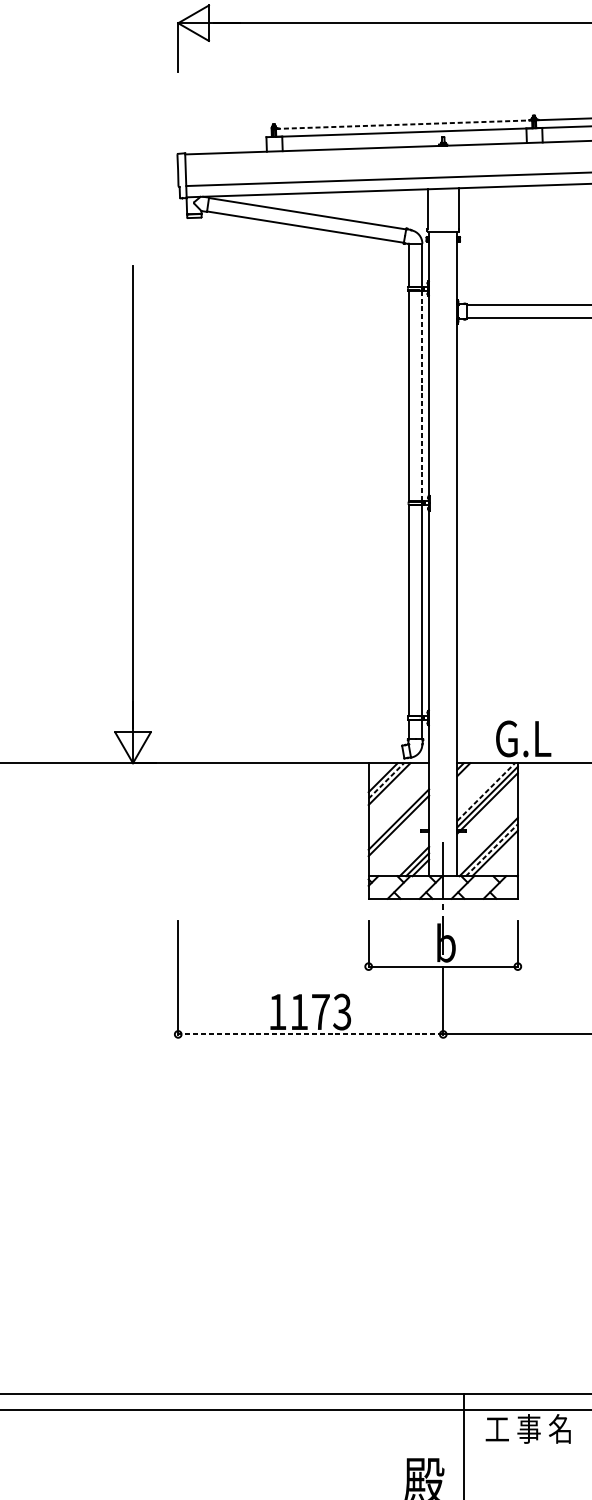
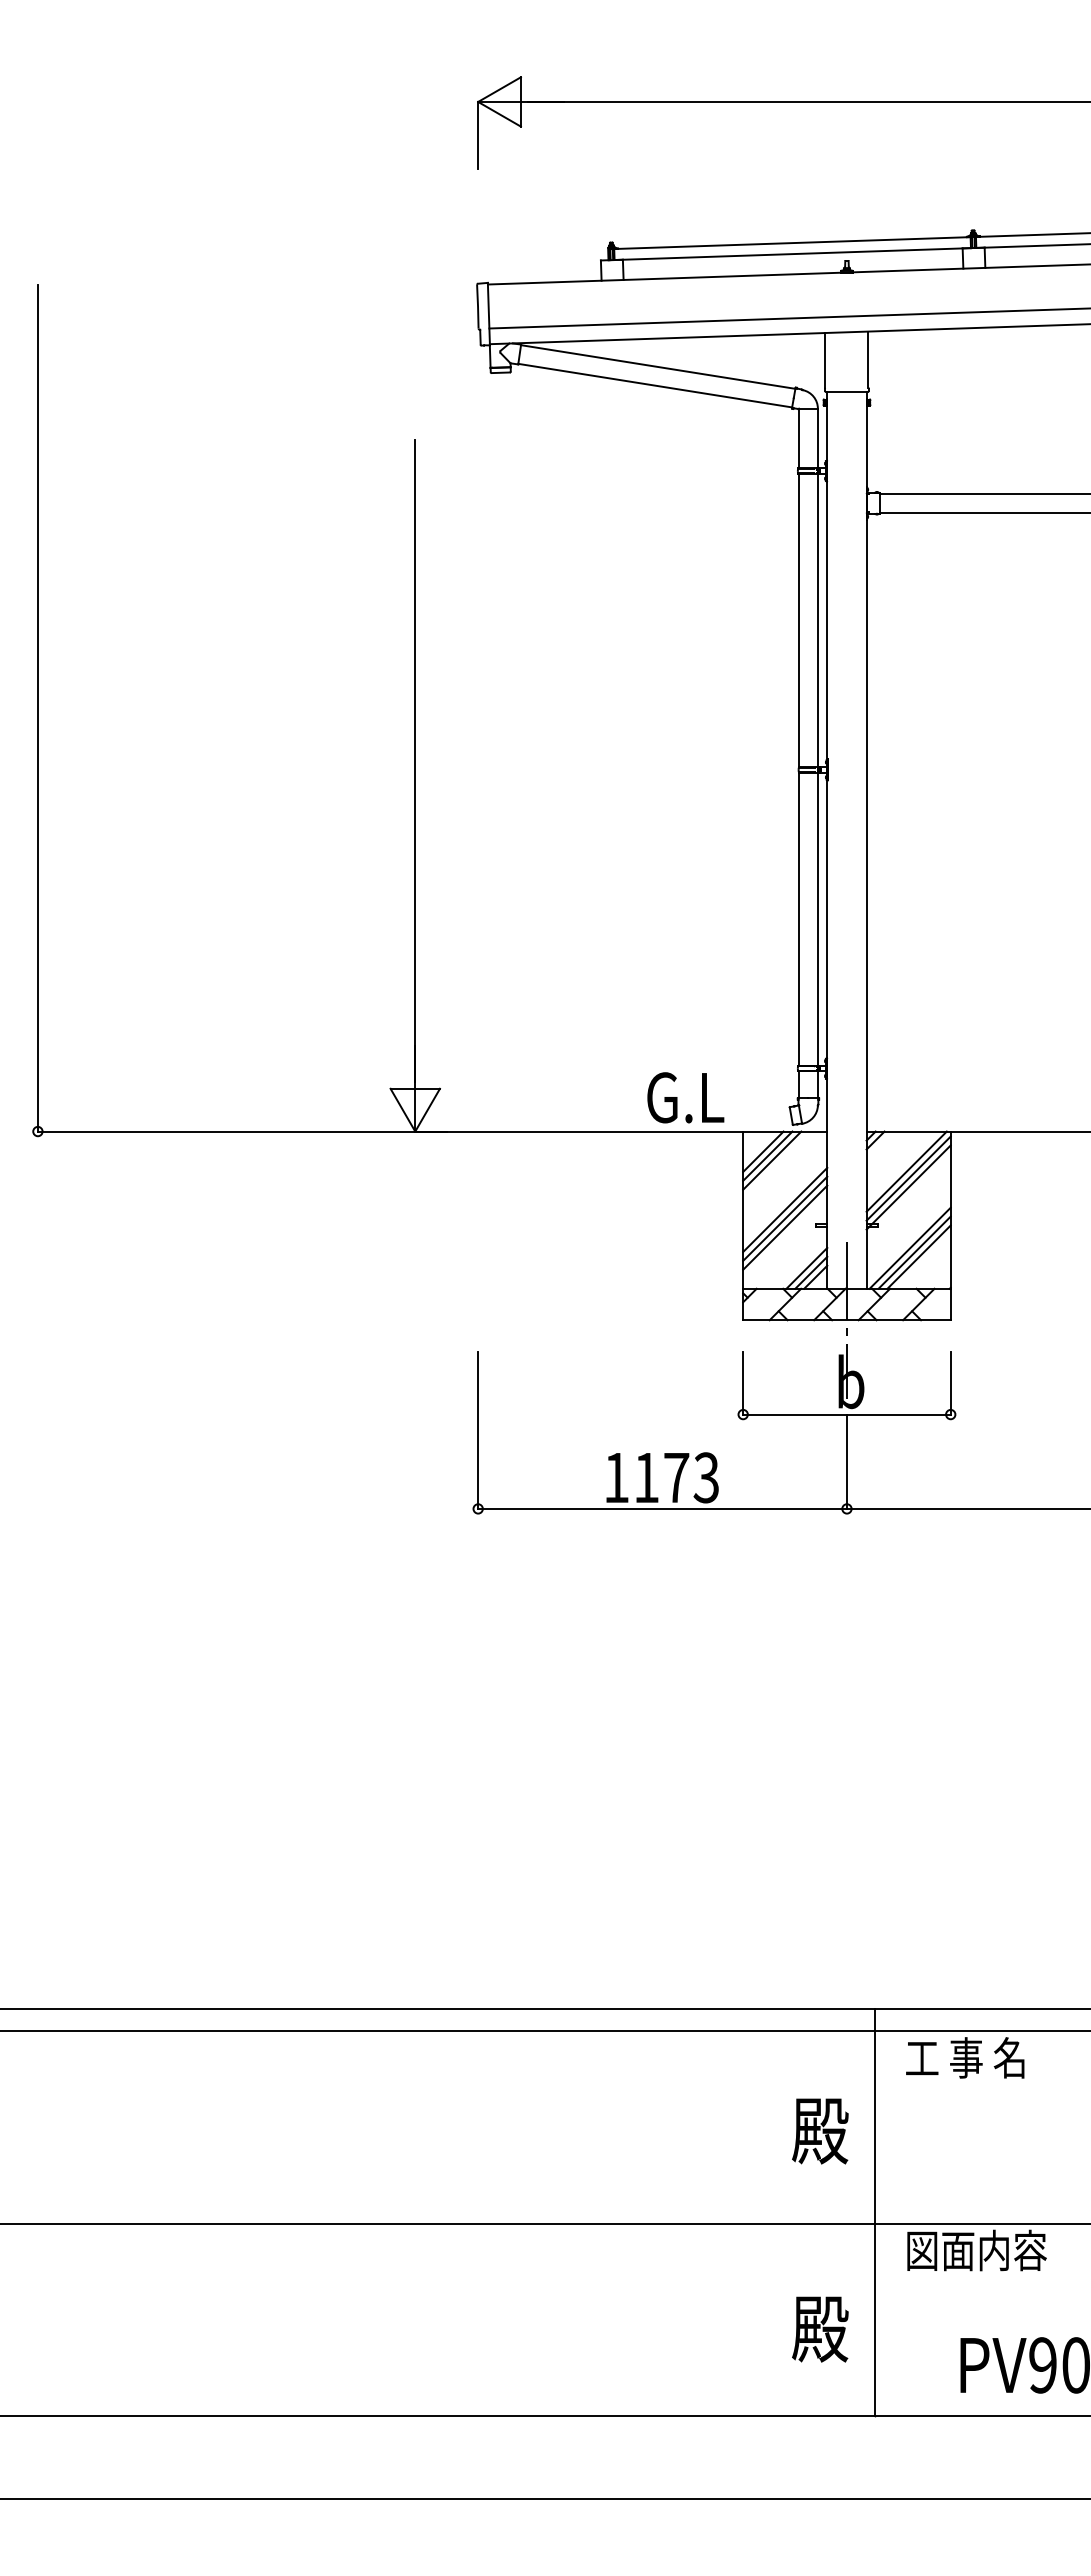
line: (404, 124) -> (792, 243), dashed -> solid
line: (422, 395) -> (817, 620), dashed -> solid
text: (523, 738) -> (685, 1097), moved
line: (386, 781) -> (767, 1156), dashed -> solid
line: (486, 791) -> (906, 1171), dashed -> solid
line: (399, 832) -> (785, 1227), added
line: (491, 850) -> (914, 1252), dashed -> solid
line: (310, 1034) -> (662, 1508), dashed -> solid

